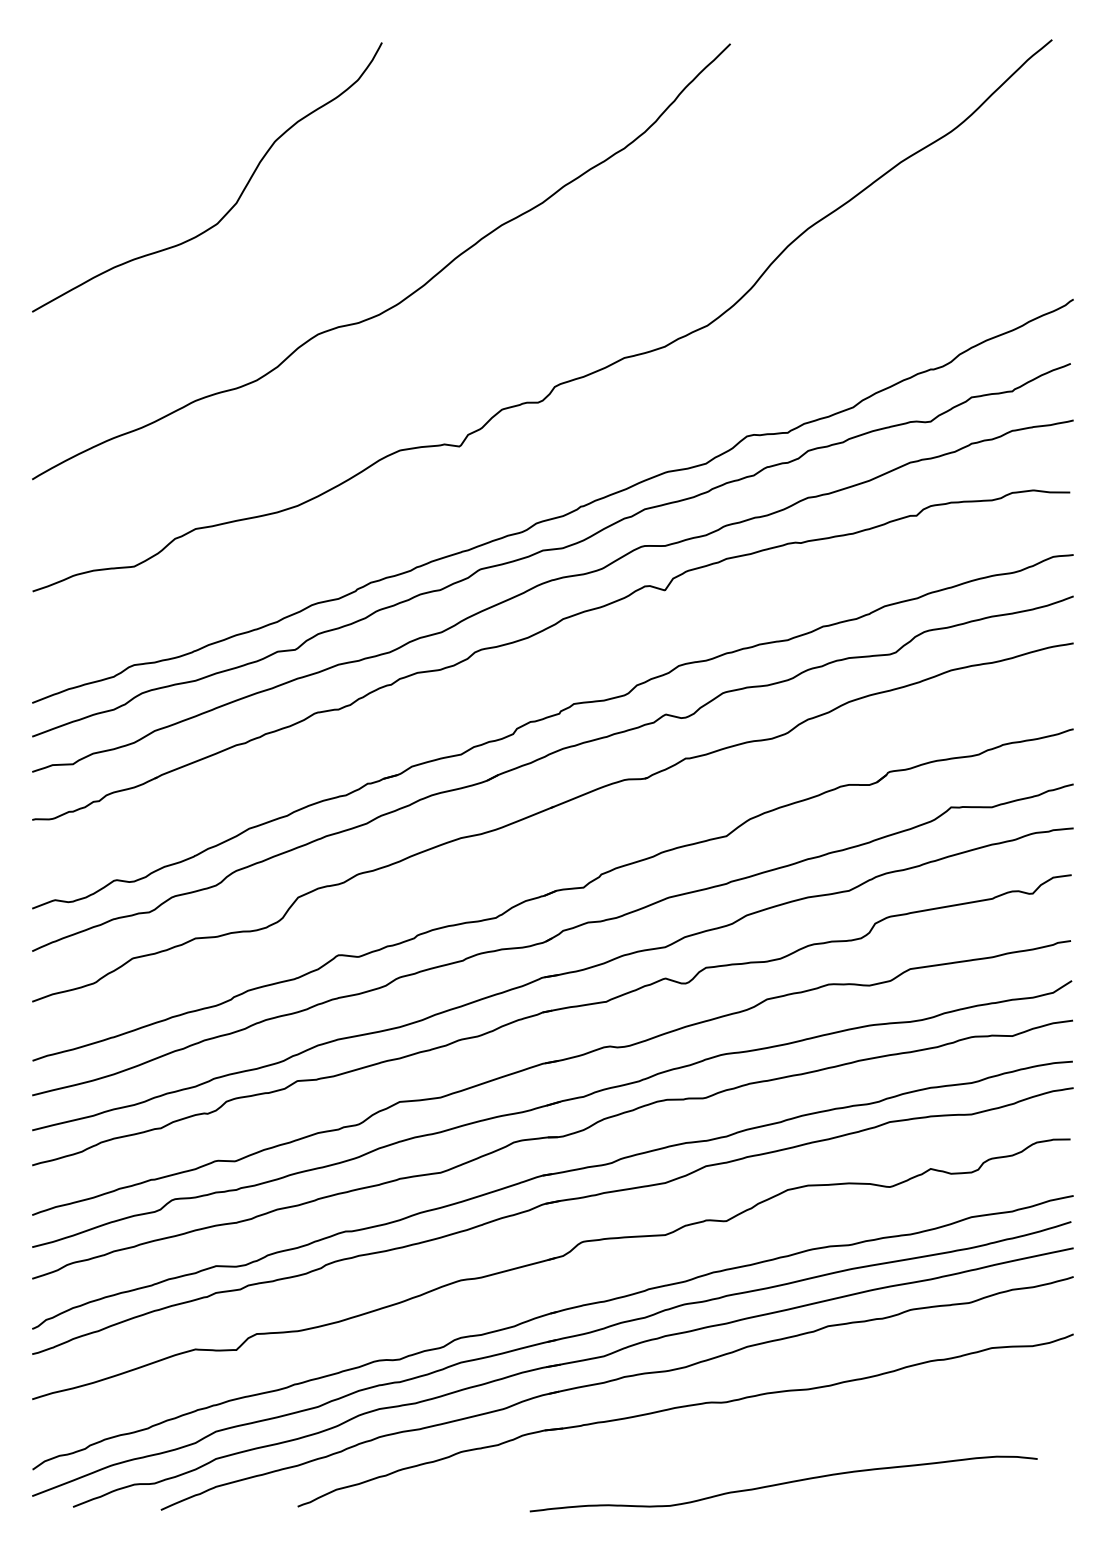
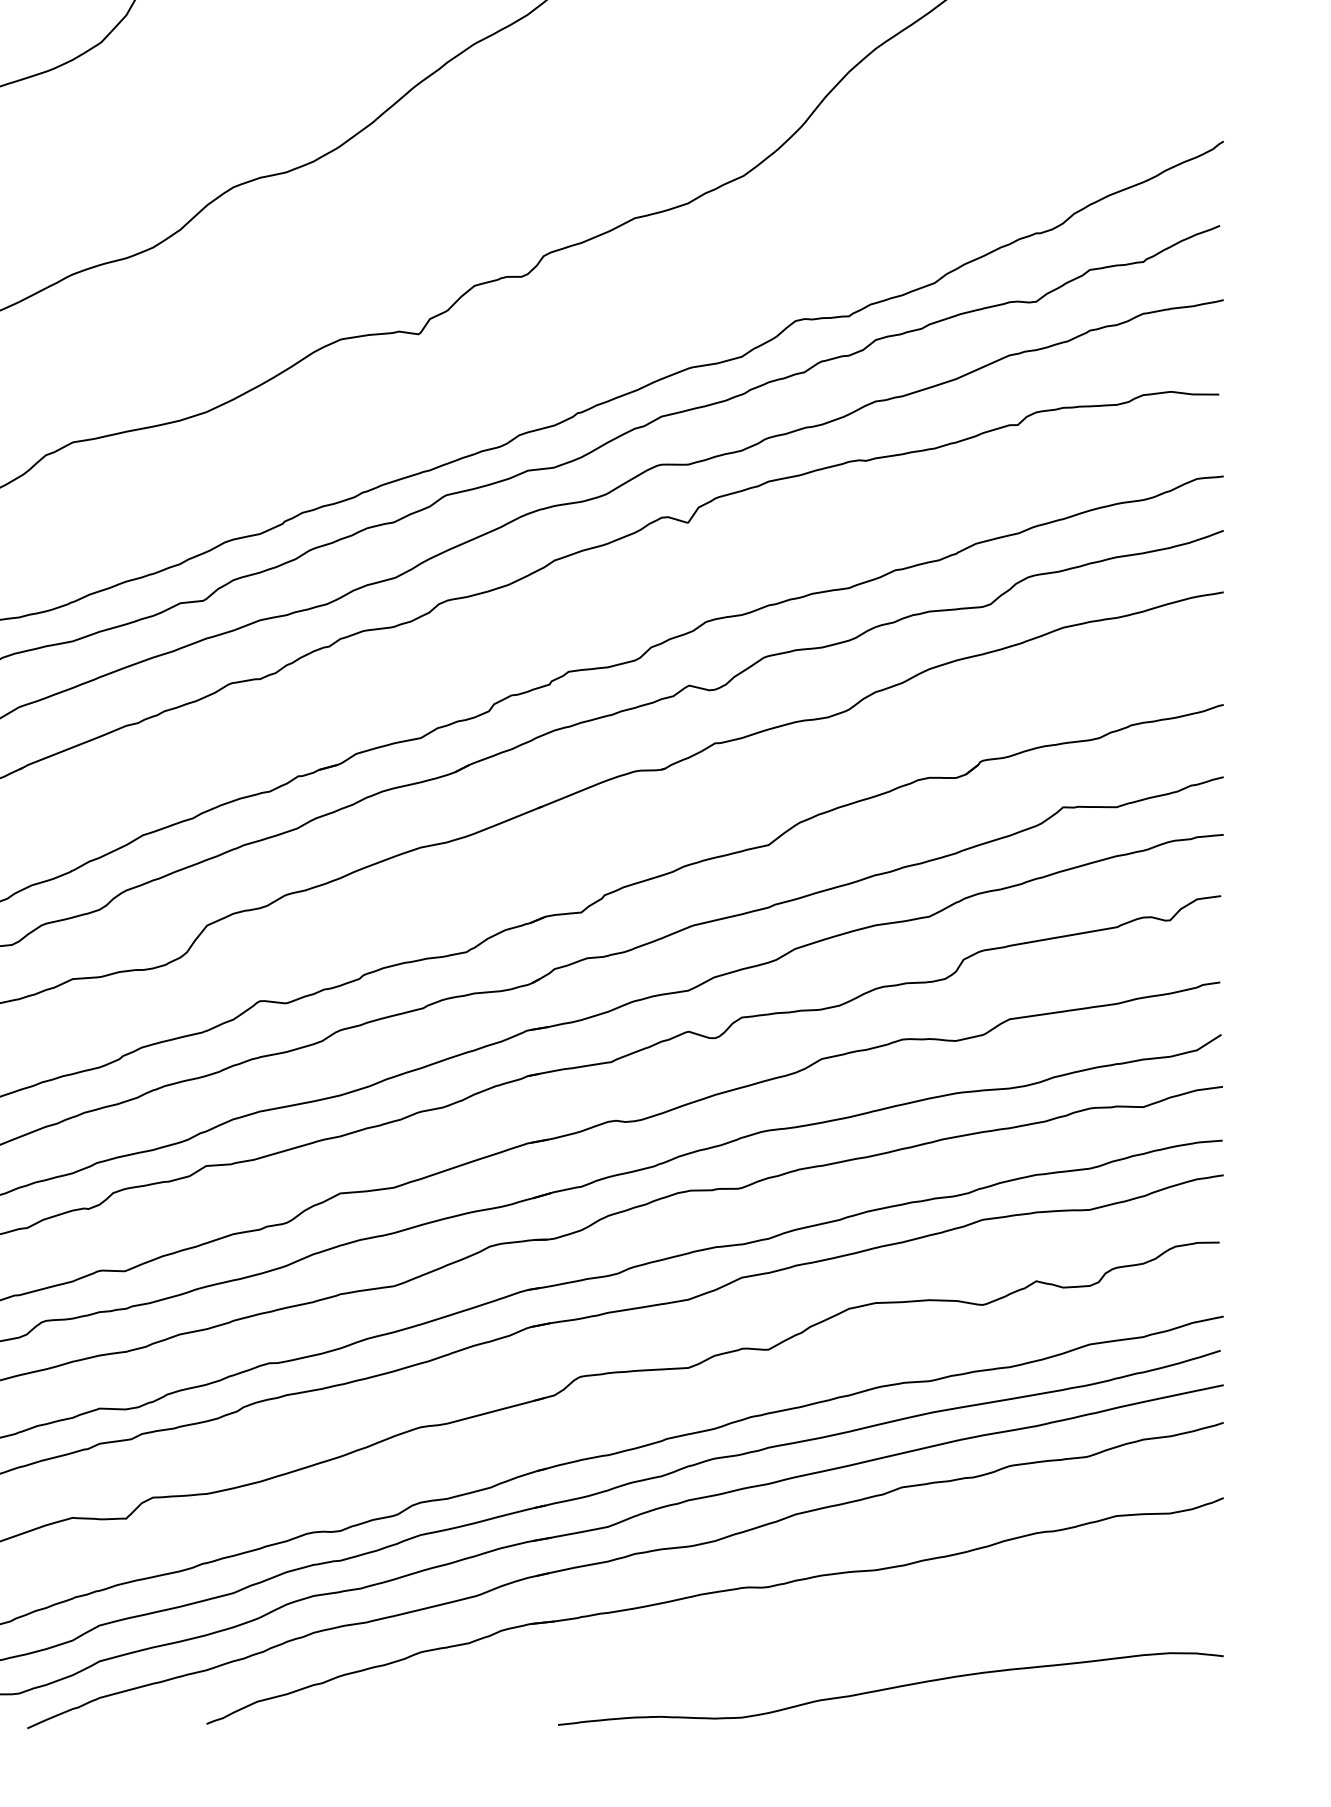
curve: (783, 1483) -> (890, 1688), moved

